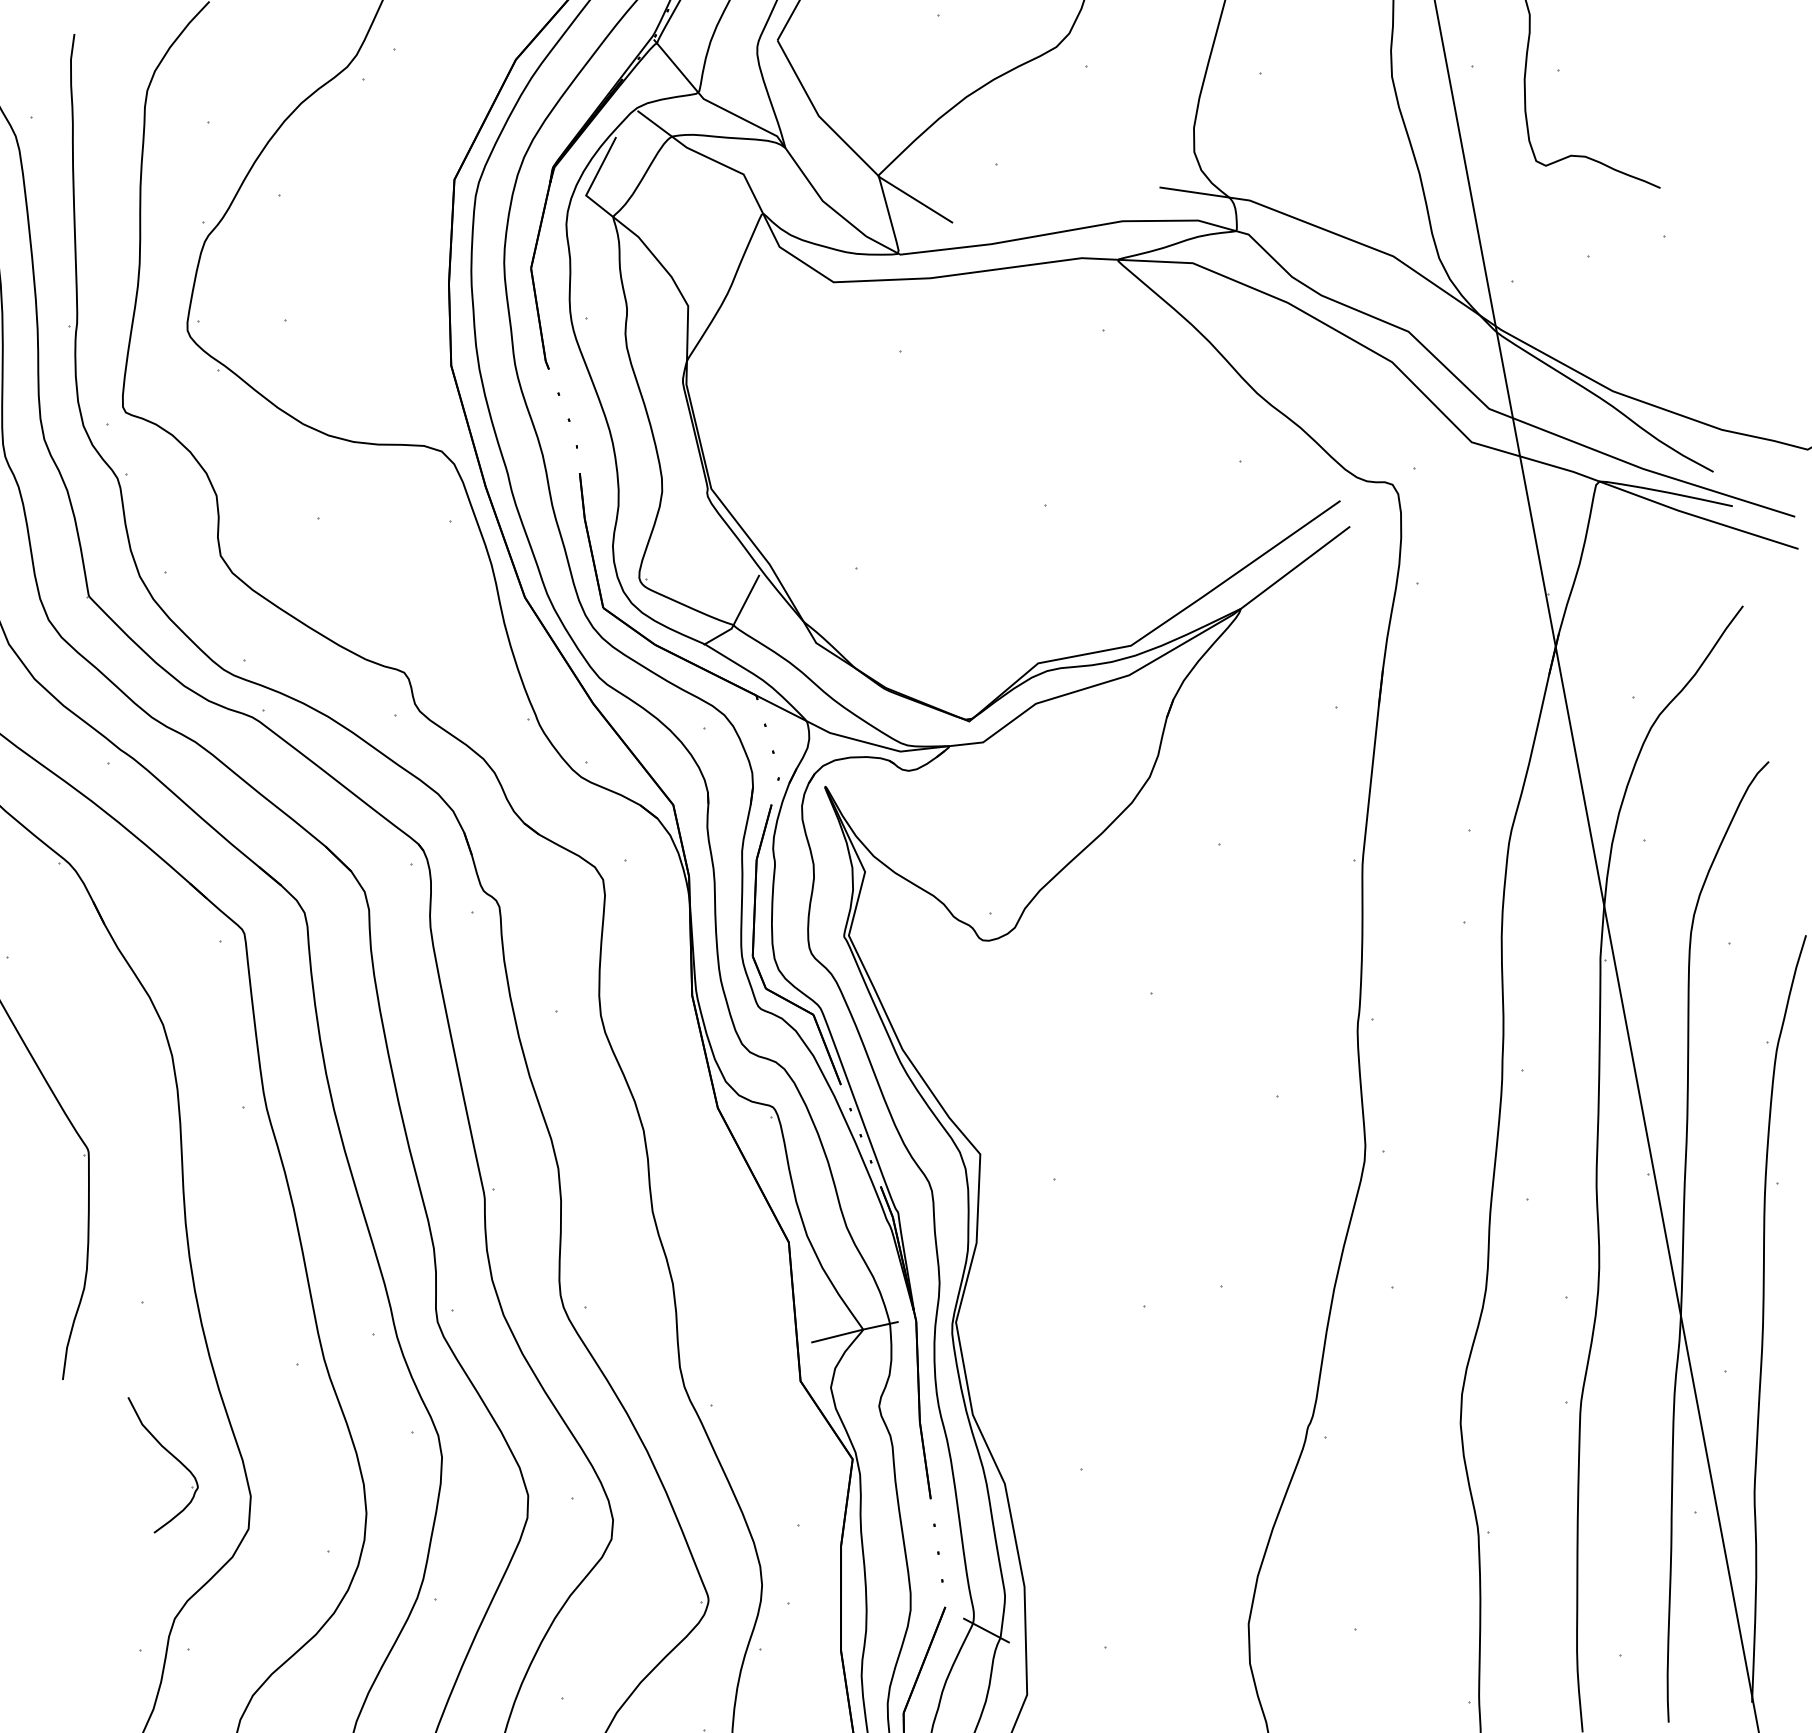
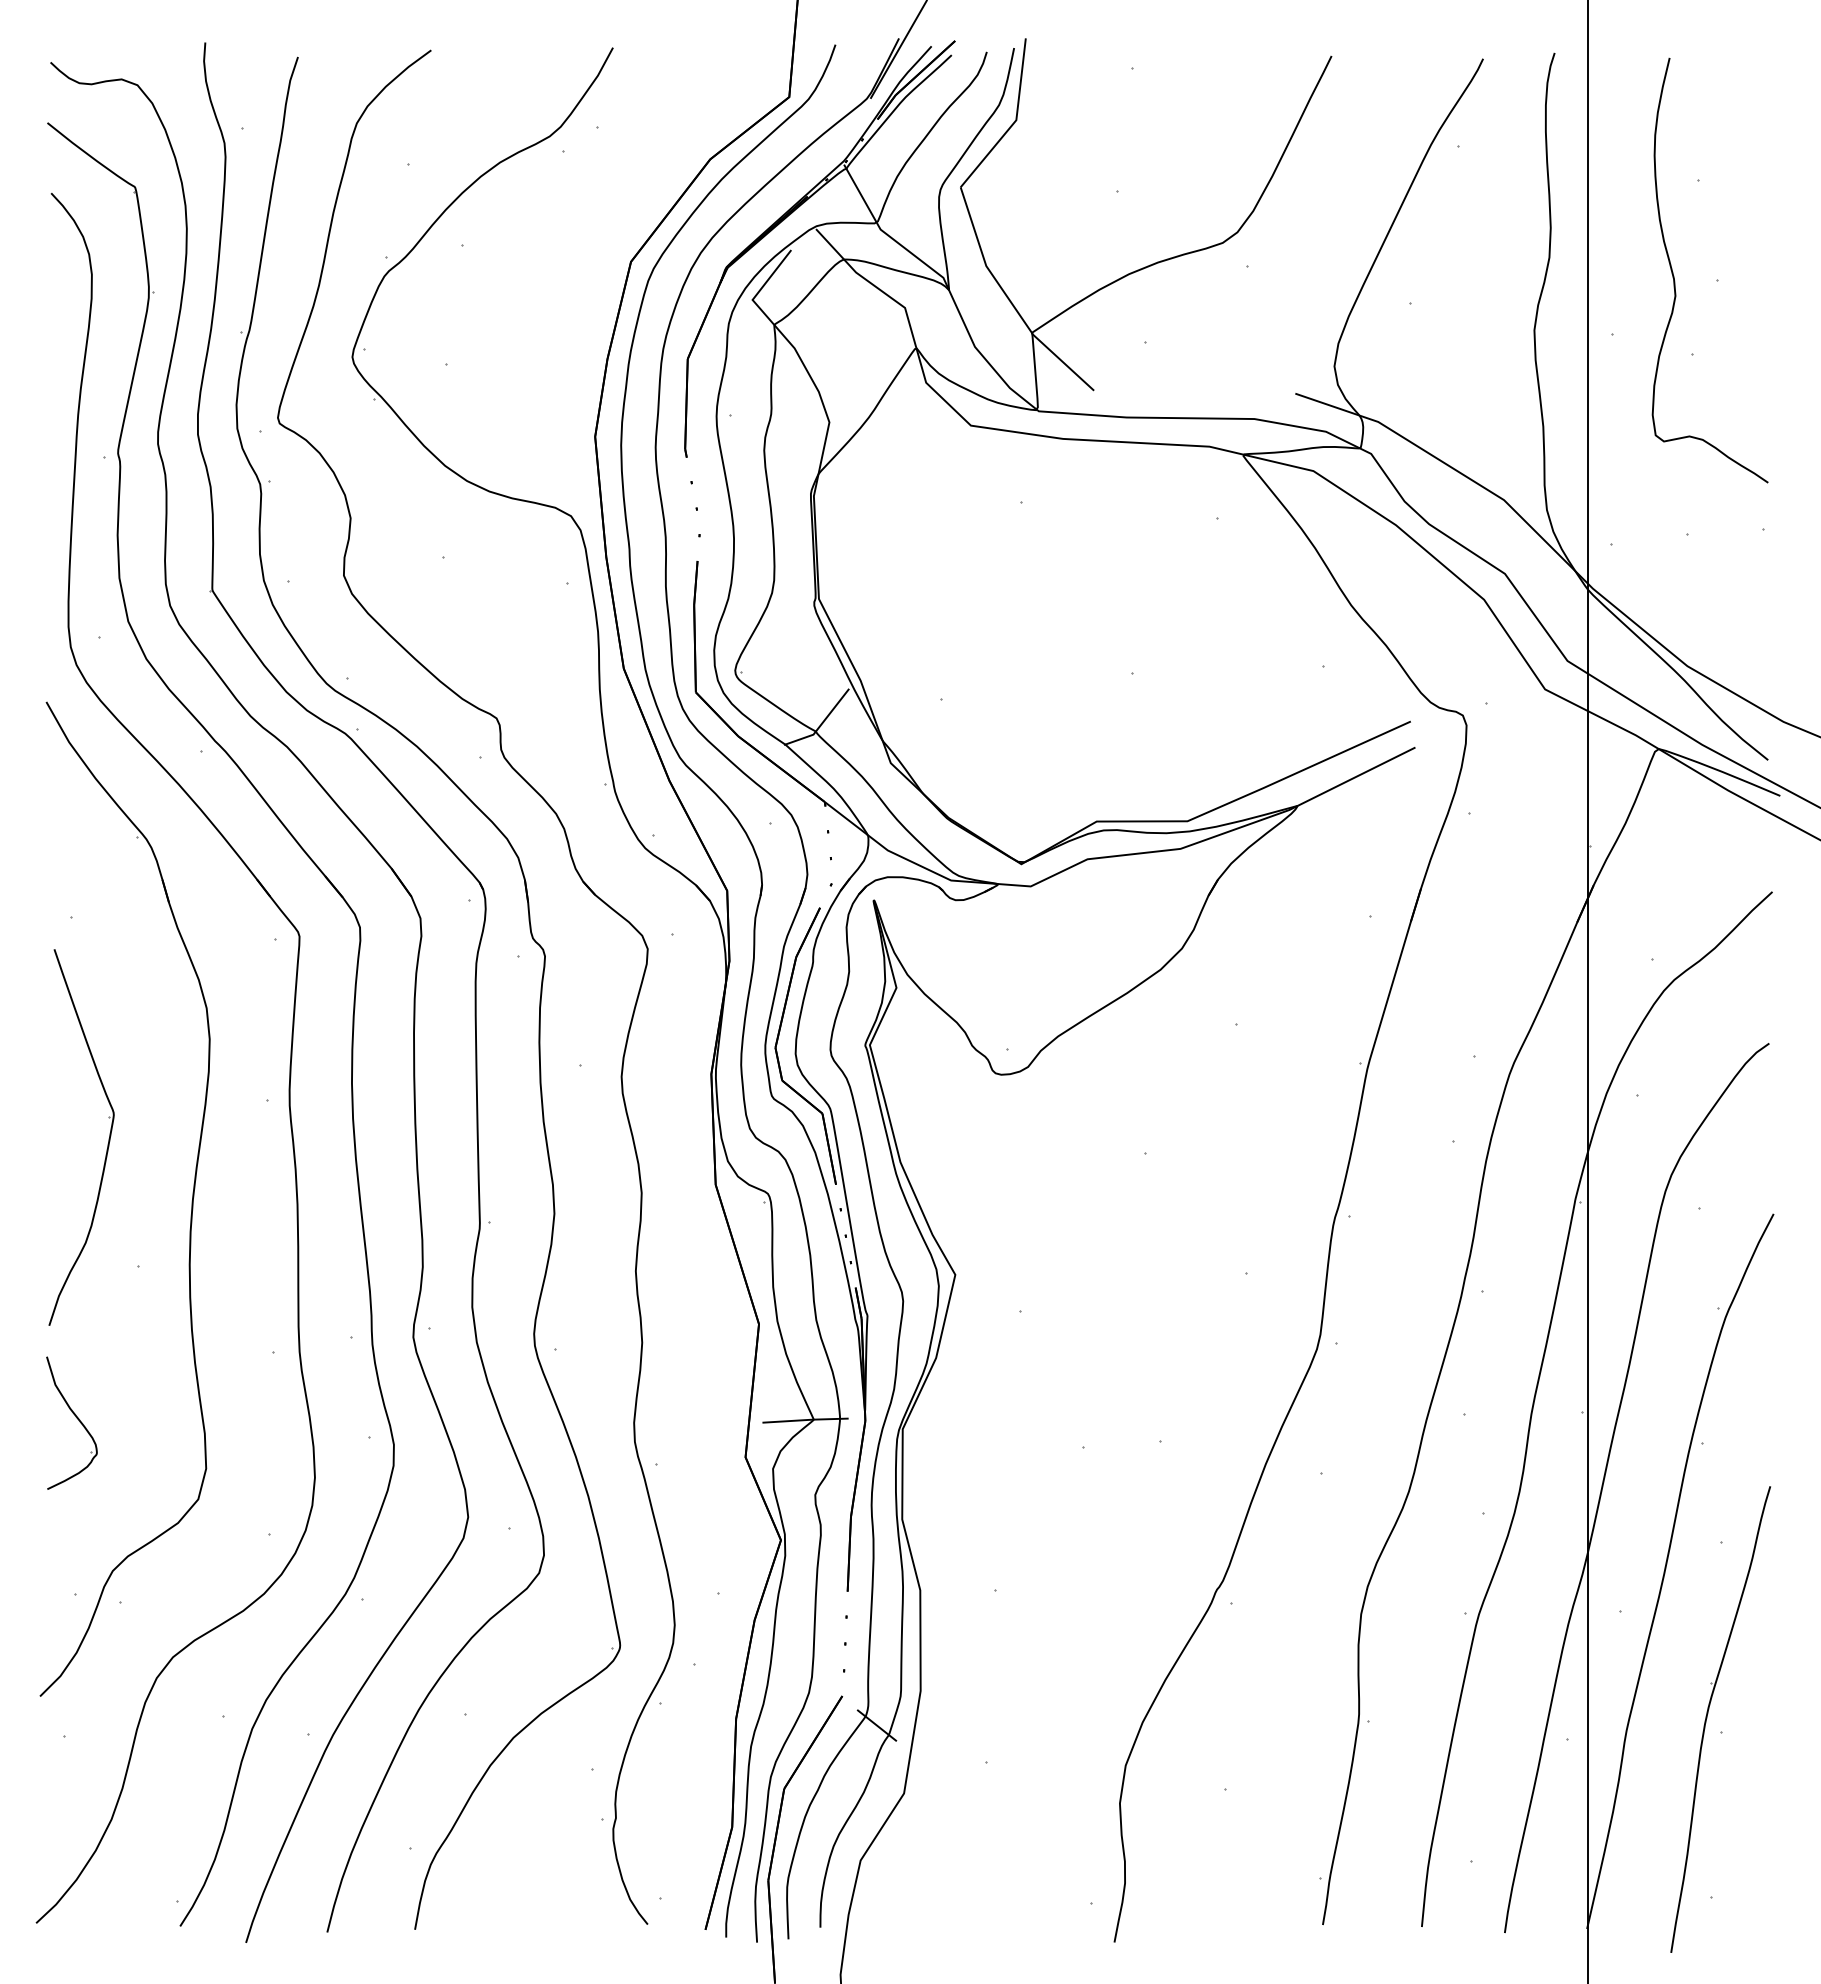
part: (170, 1454) -> (76, 1418), moved

